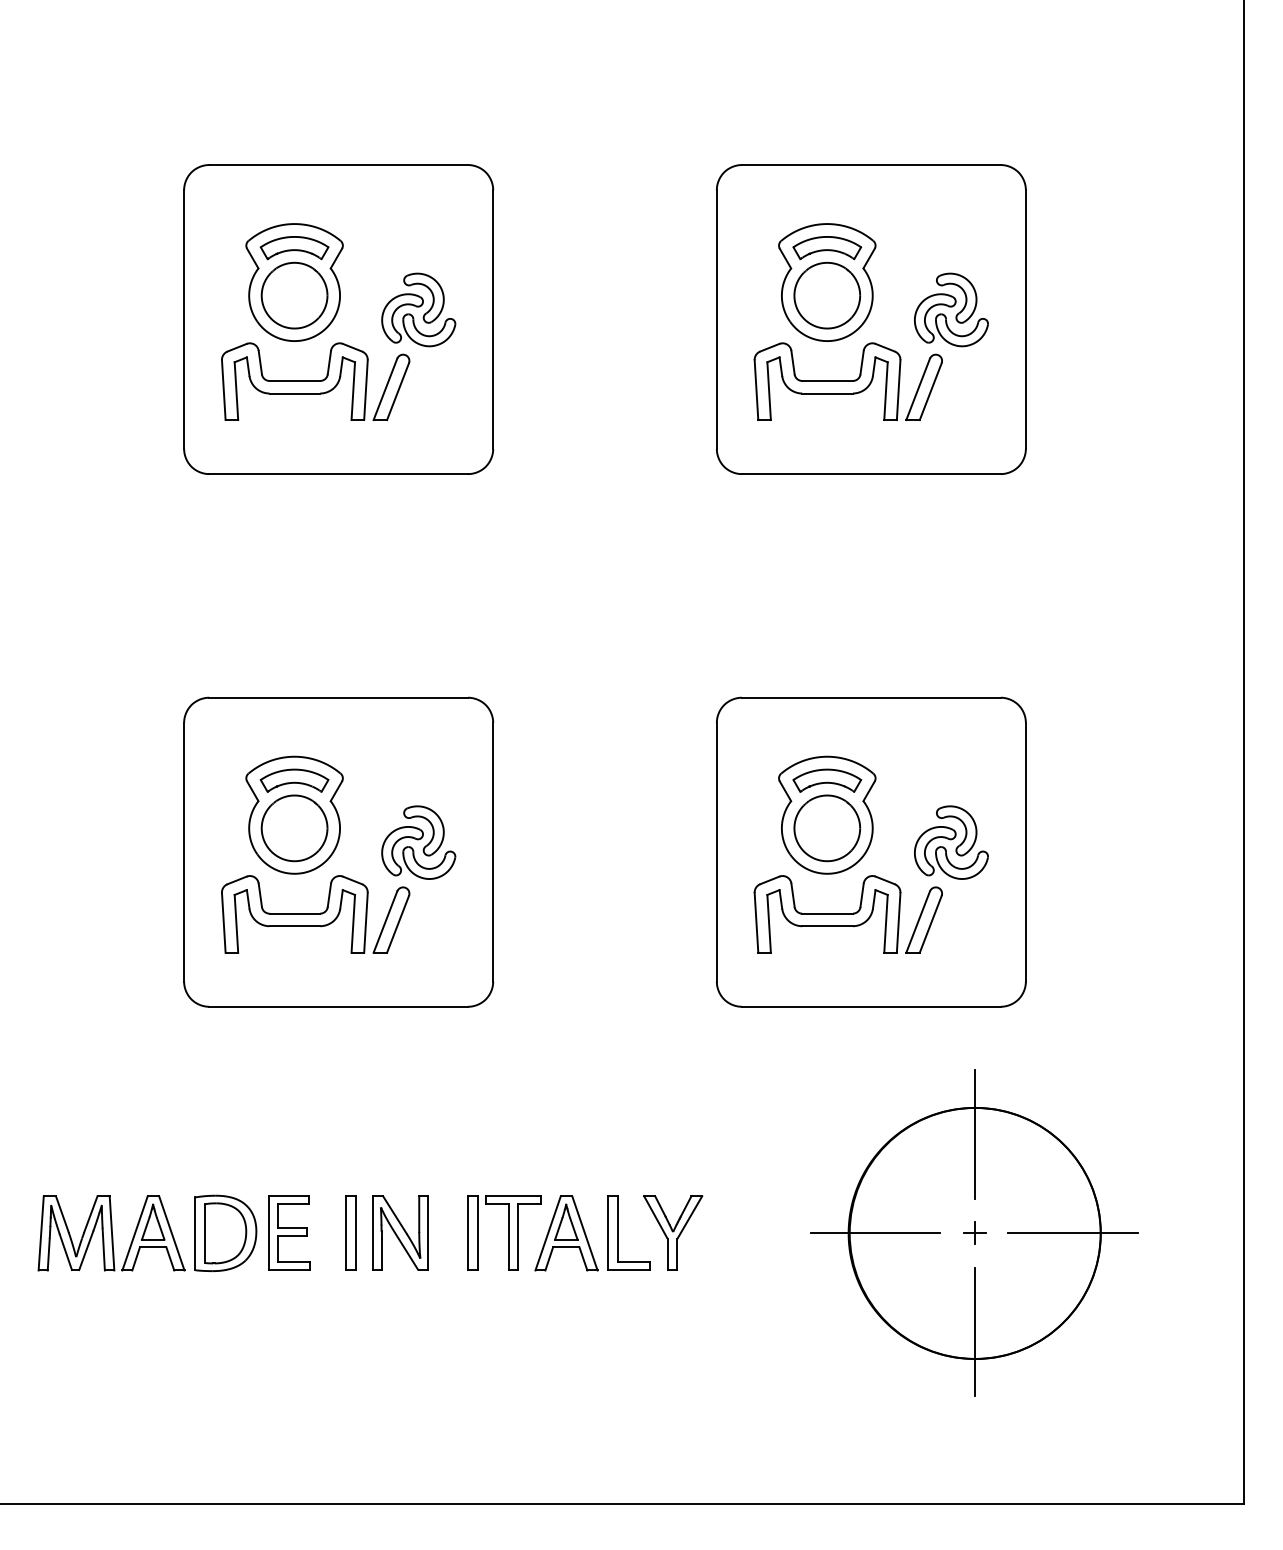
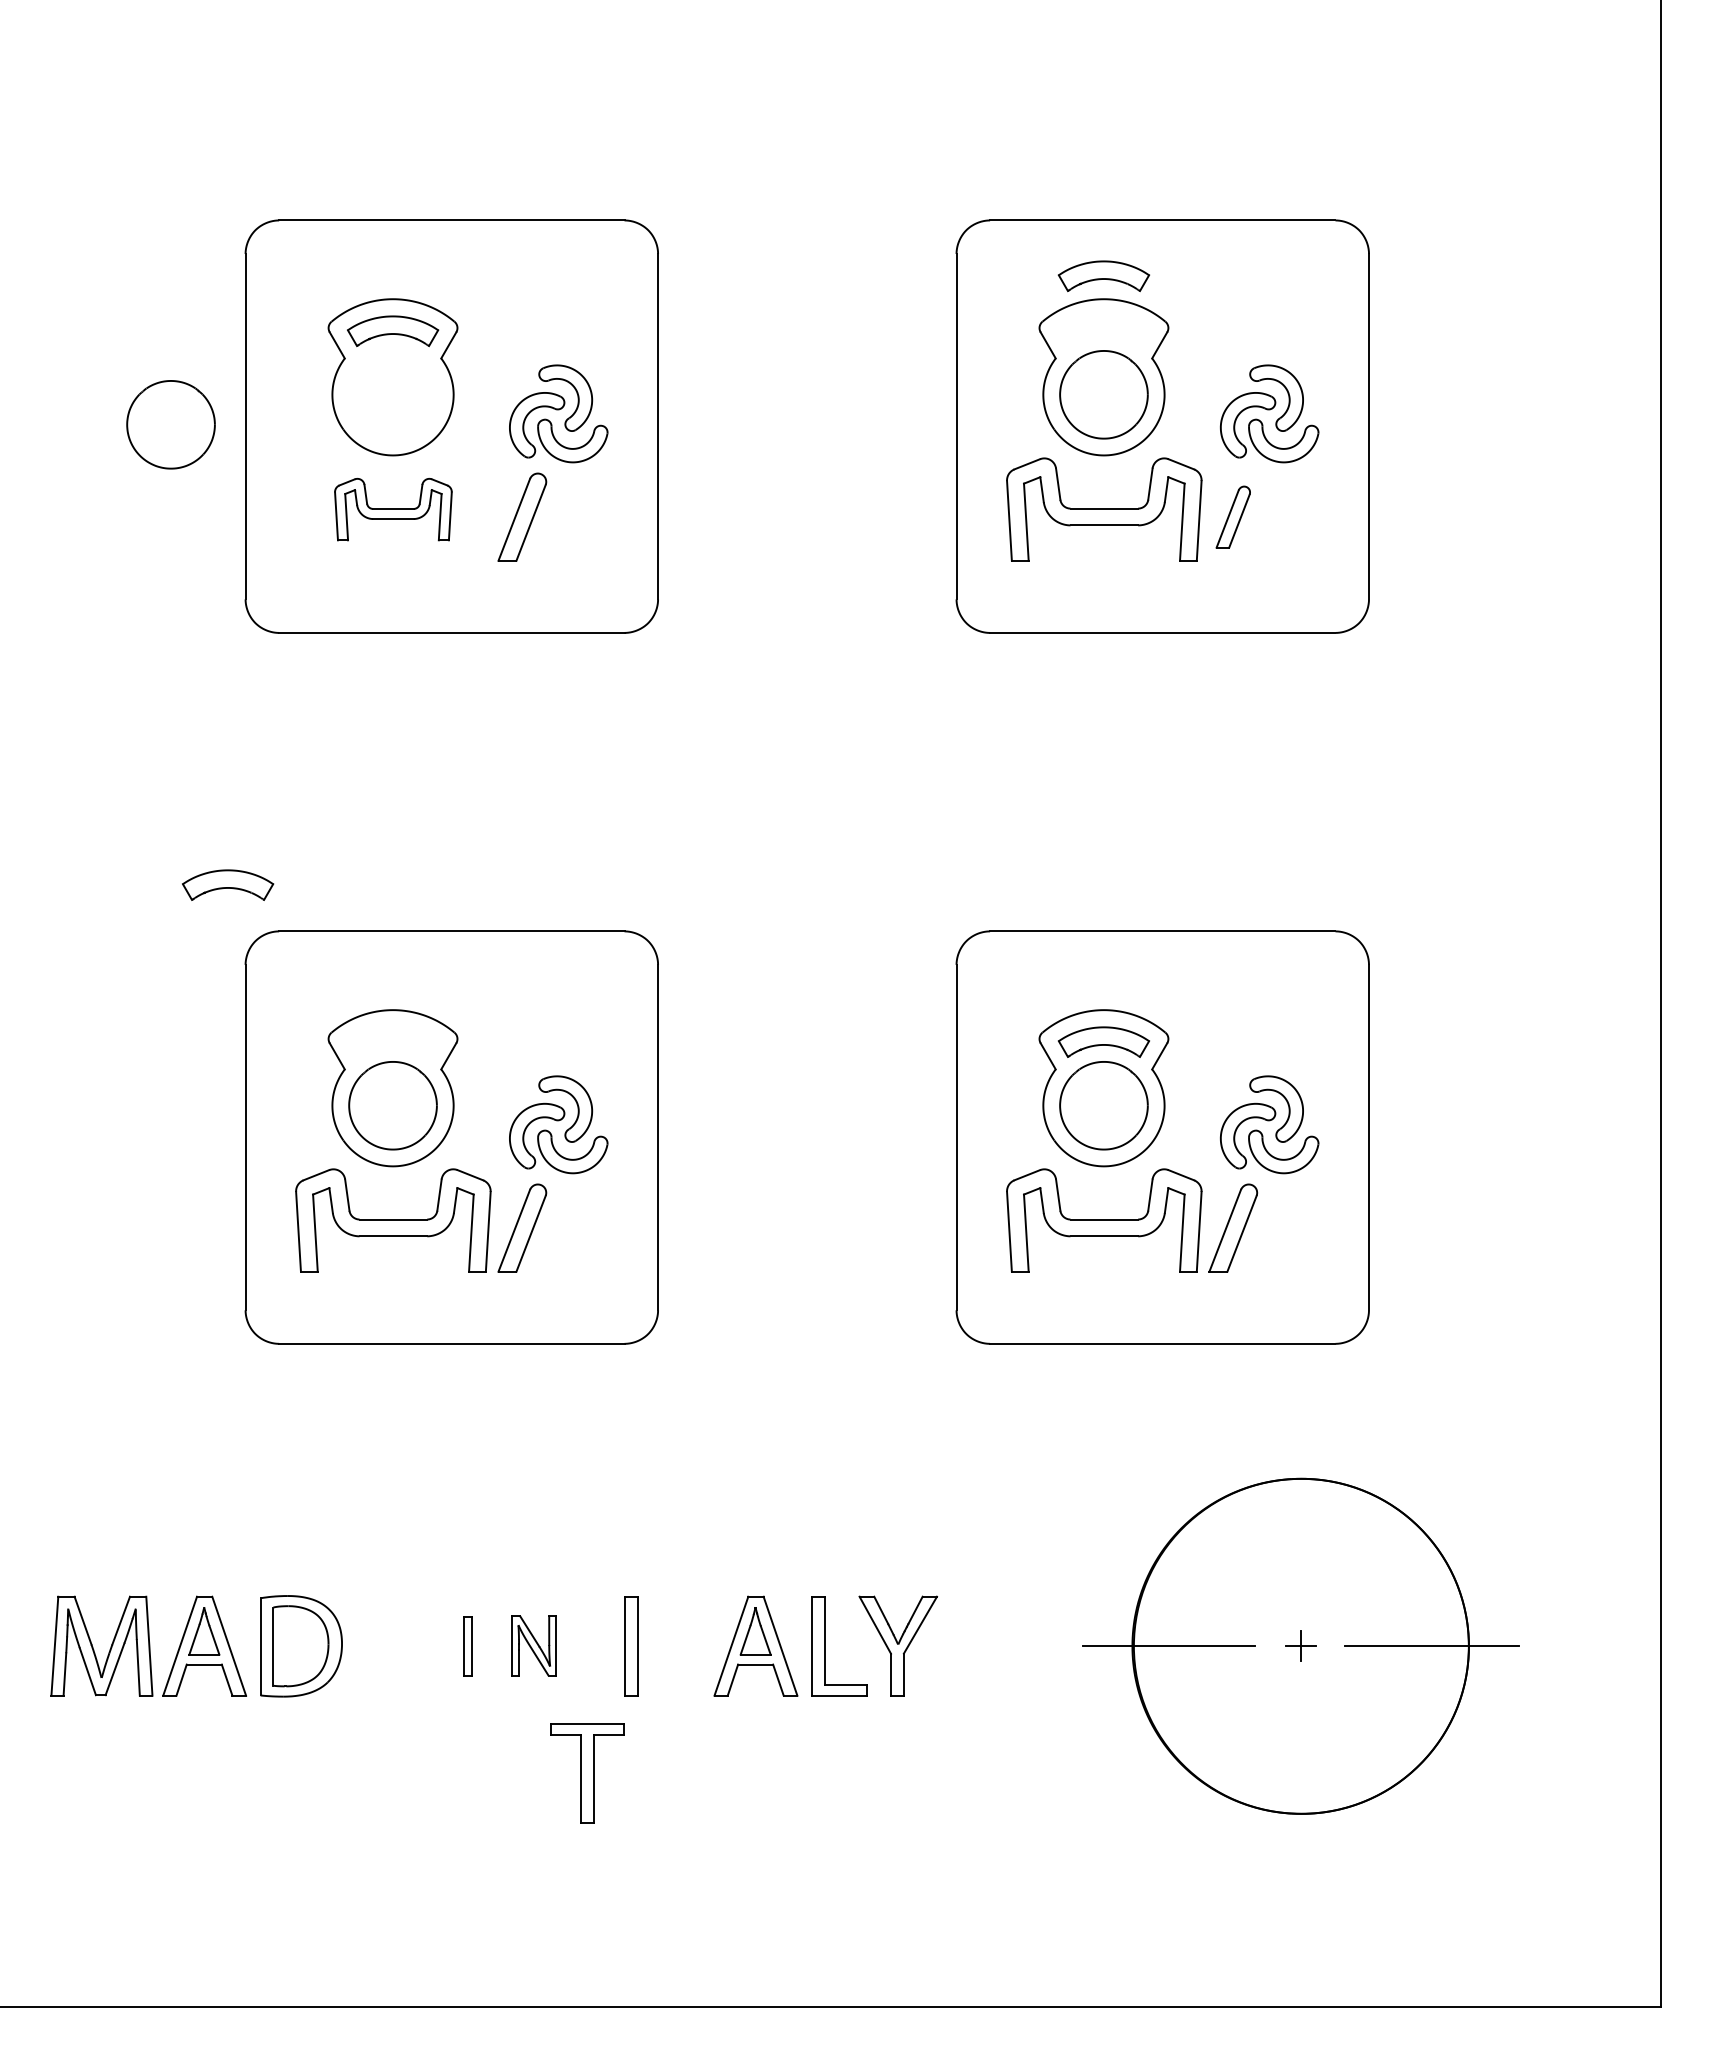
part: (826, 248) -> (1103, 276), moved
part: (294, 295) -> (170, 424), moved
part: (294, 381) -> (393, 509), size x0.6
part: (924, 386) -> (1233, 516), size x0.7
part: (294, 780) -> (228, 884), moved
line: (975, 1133) -> (1301, 1513), removed
part: (399, 1232) -> (533, 1645), size x0.6
part: (288, 1233) -> (385, 1646), removed
part: (351, 1233) -> (468, 1646), size x0.6
part: (513, 1233) -> (587, 1773), moved
line: (975, 1331) -> (1301, 1777), removed

